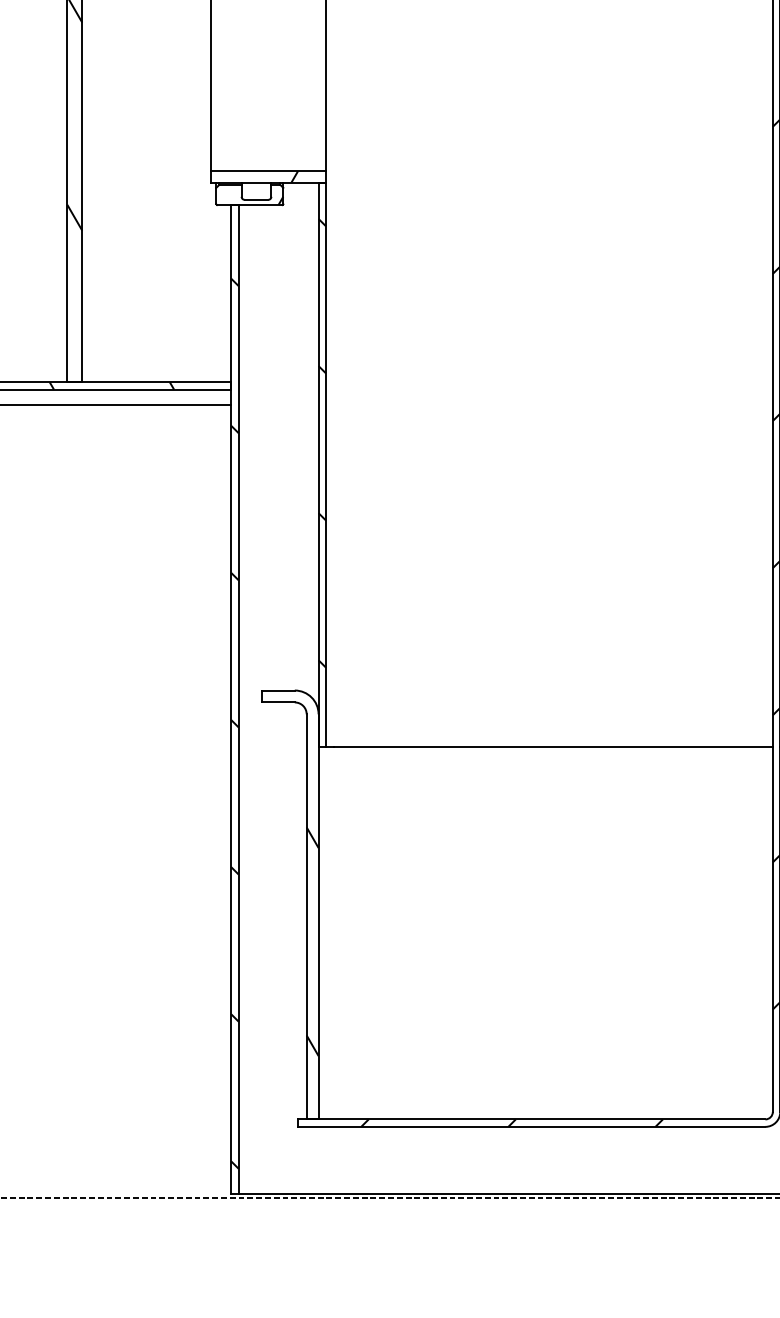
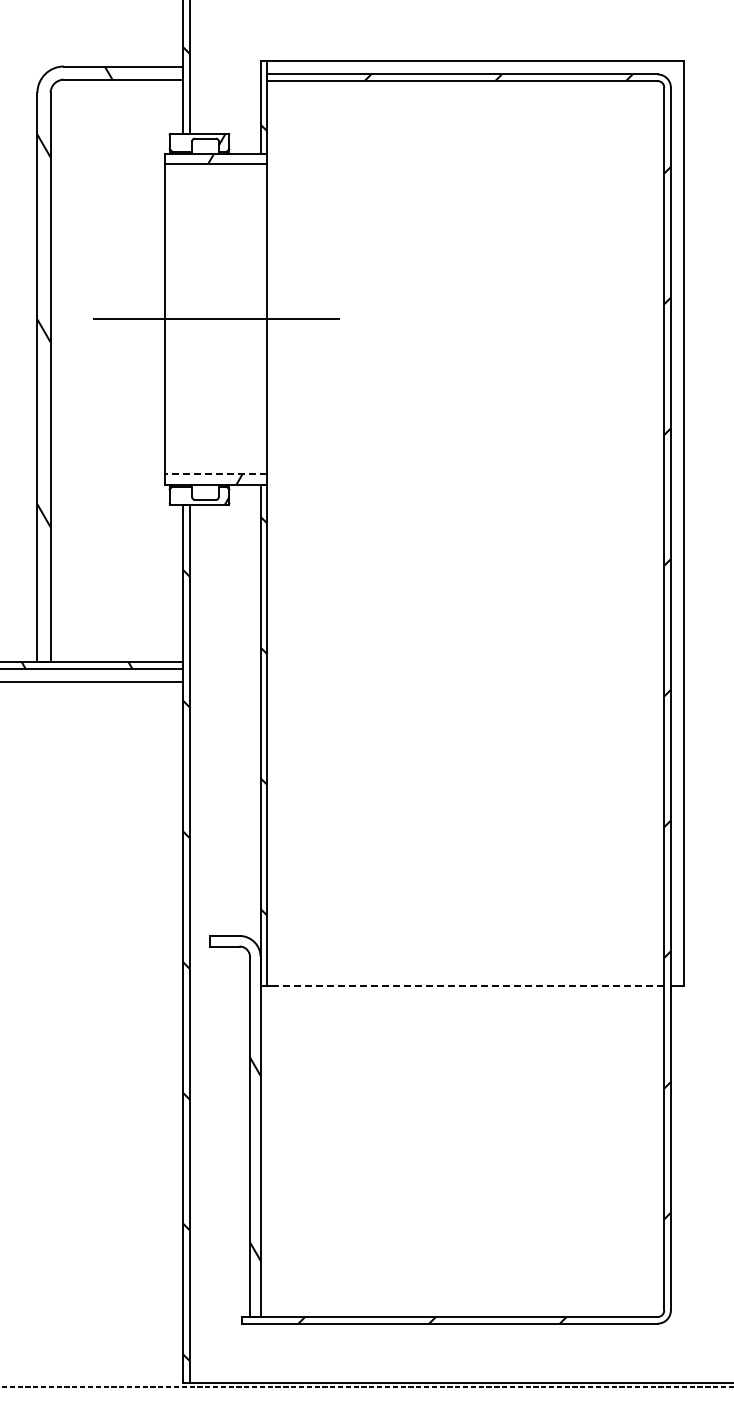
line: (268, 171) -> (216, 474), solid -> dashed
line: (552, 747) -> (468, 986), solid -> dashed

